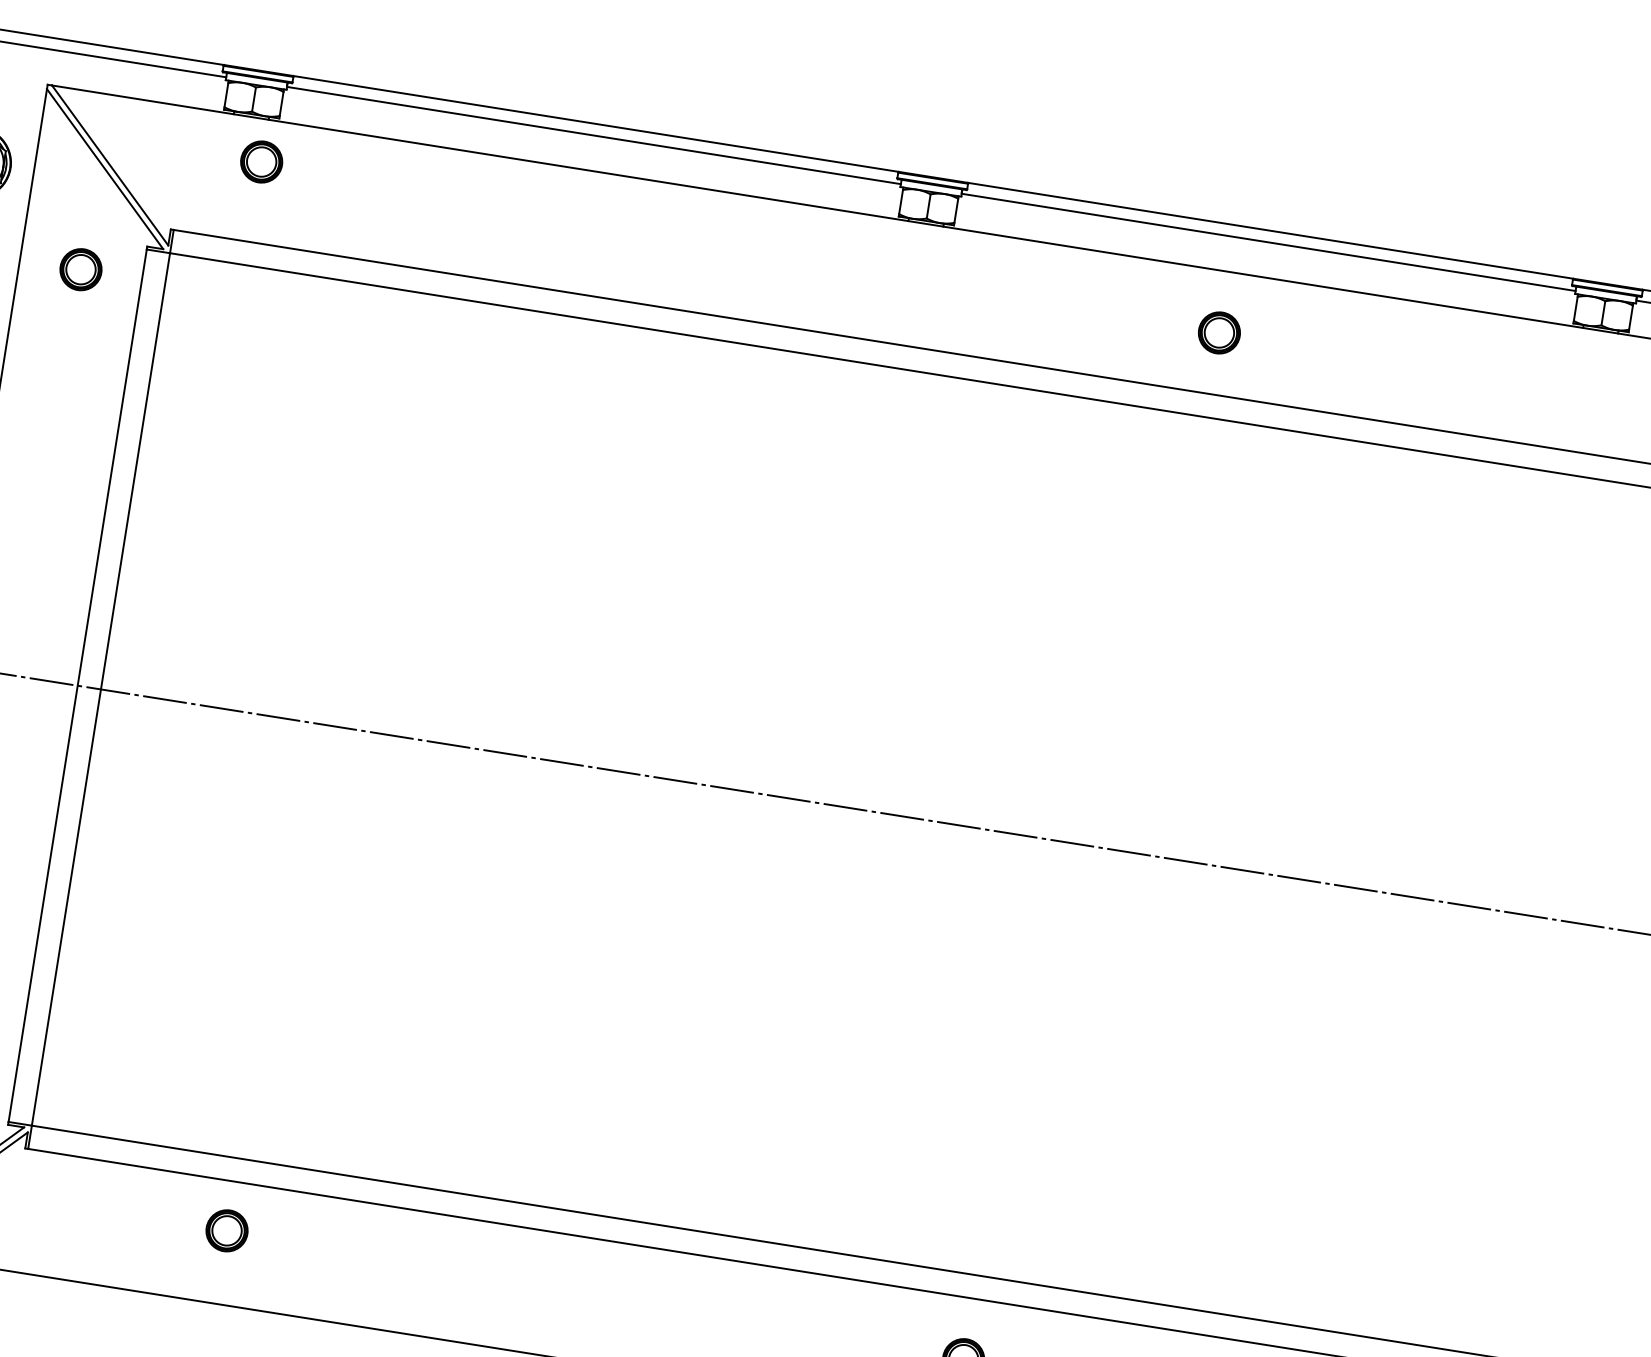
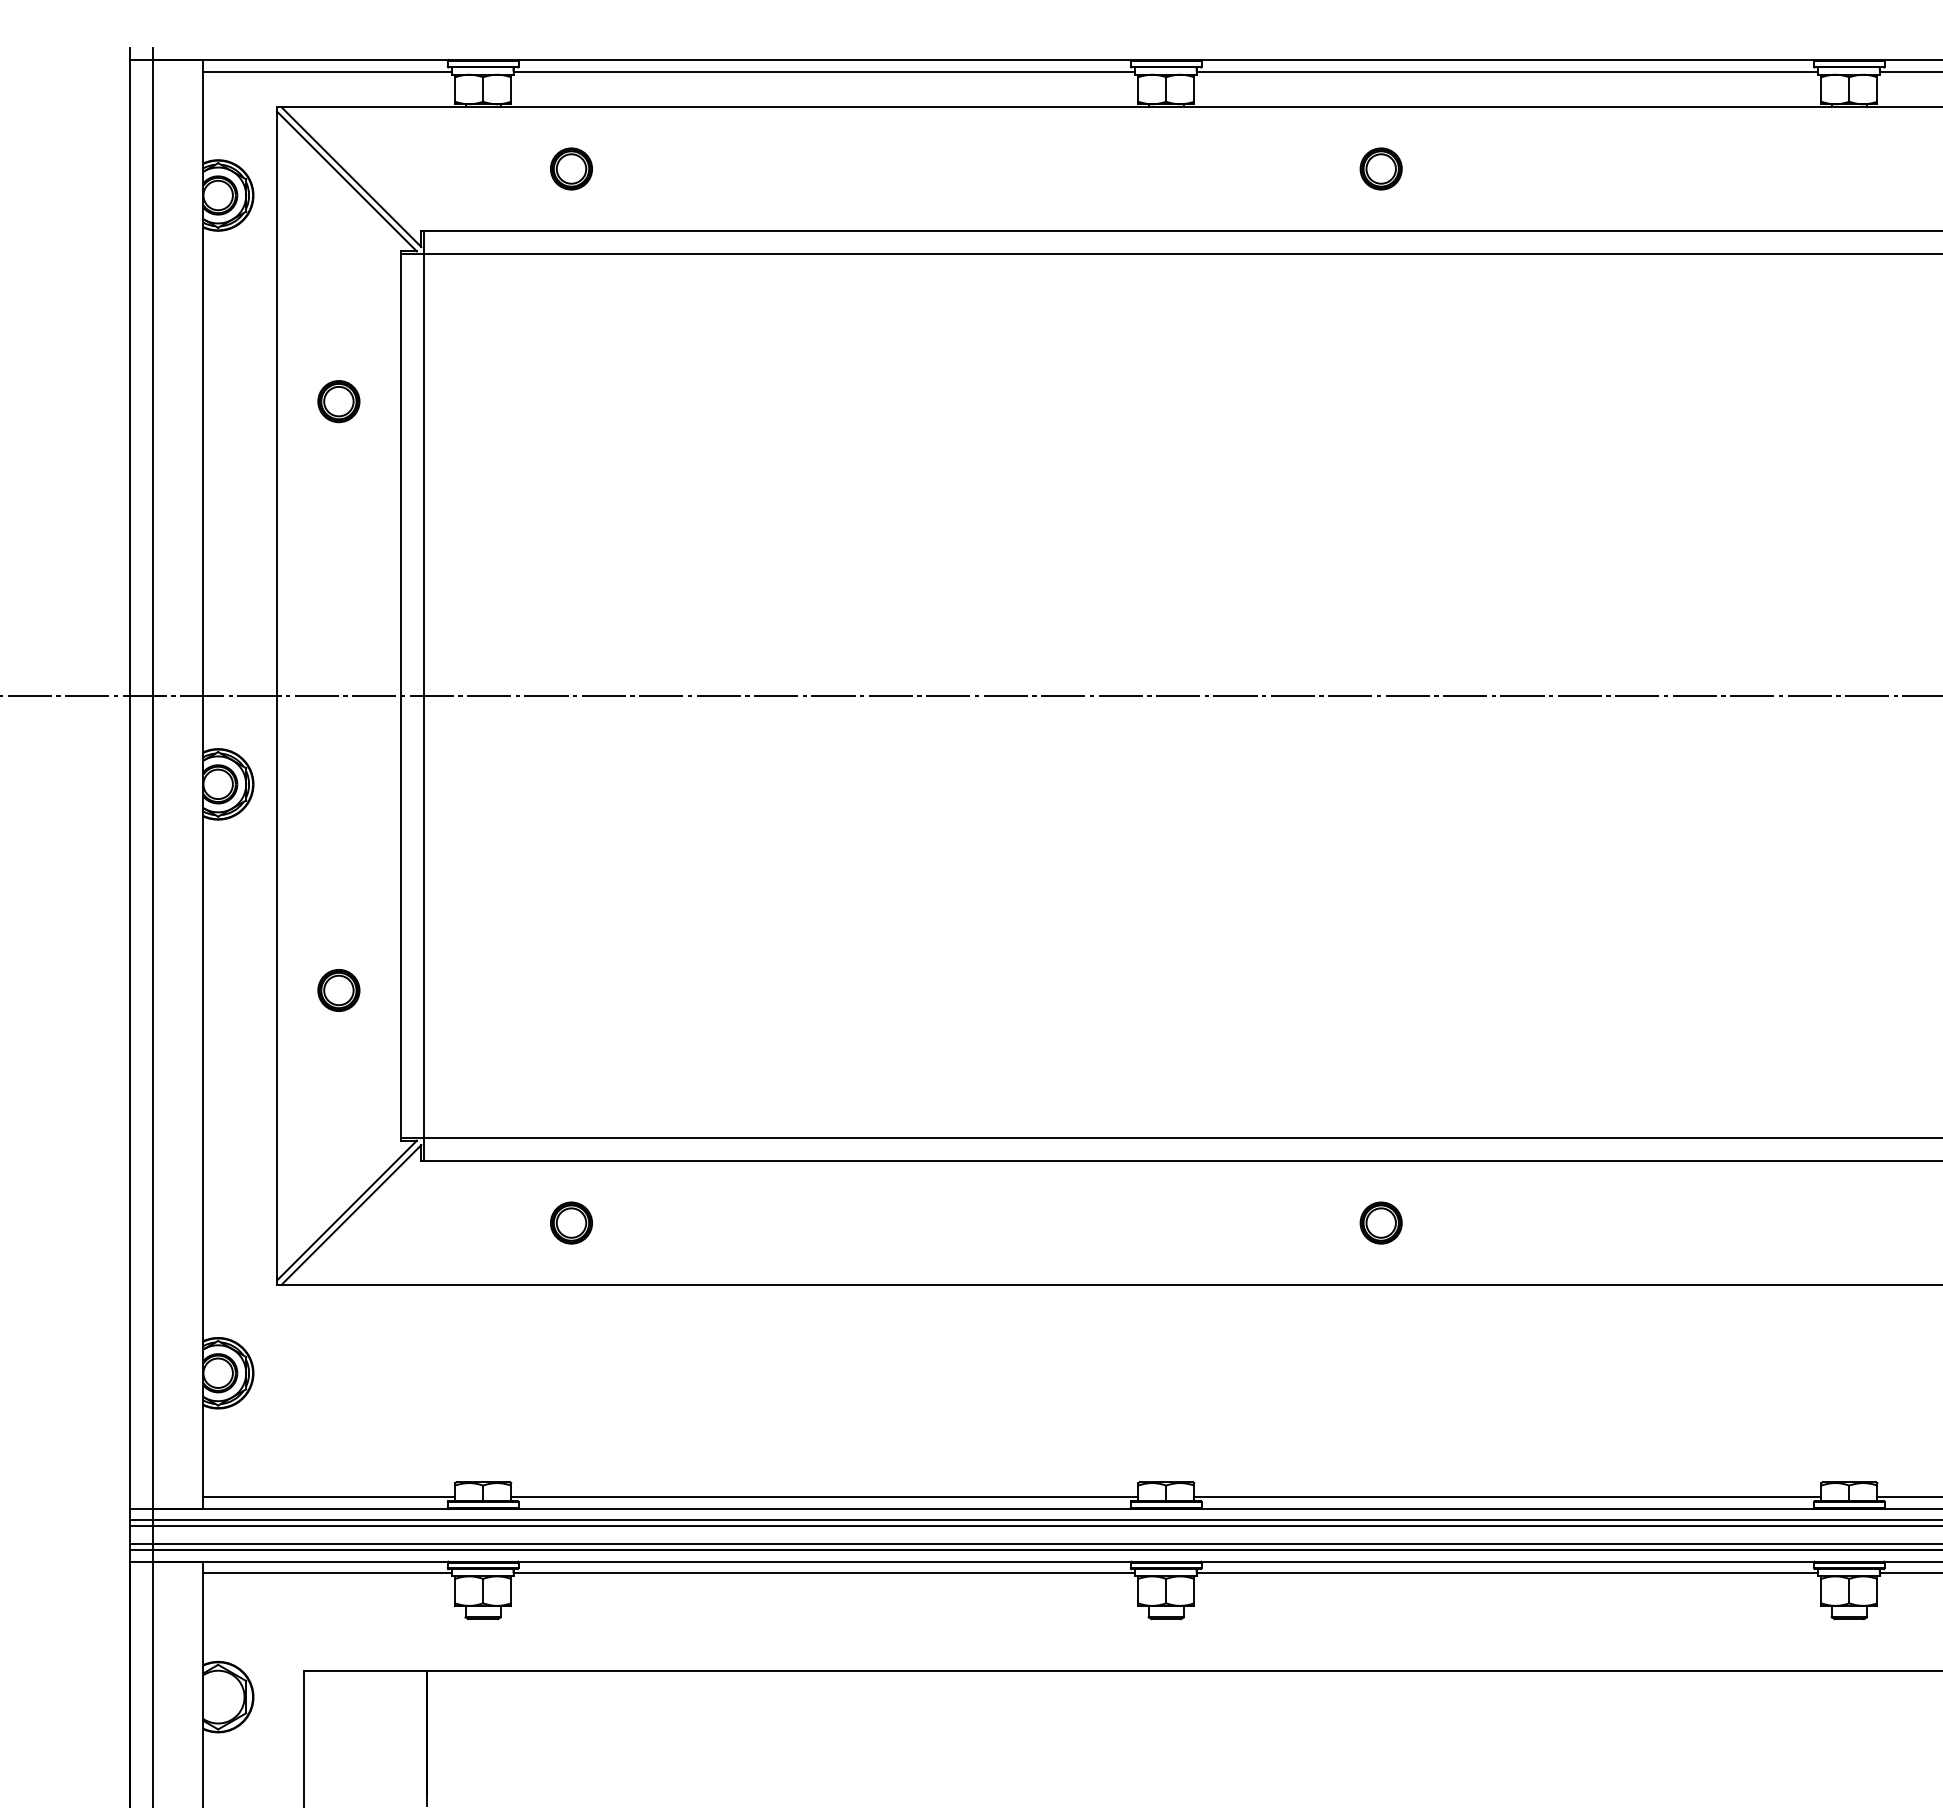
part: (261, 161) -> (571, 168), moved
part: (80, 269) -> (338, 401), moved
part: (1218, 332) -> (1380, 168), moved
part: (227, 1230) -> (571, 1222), moved

